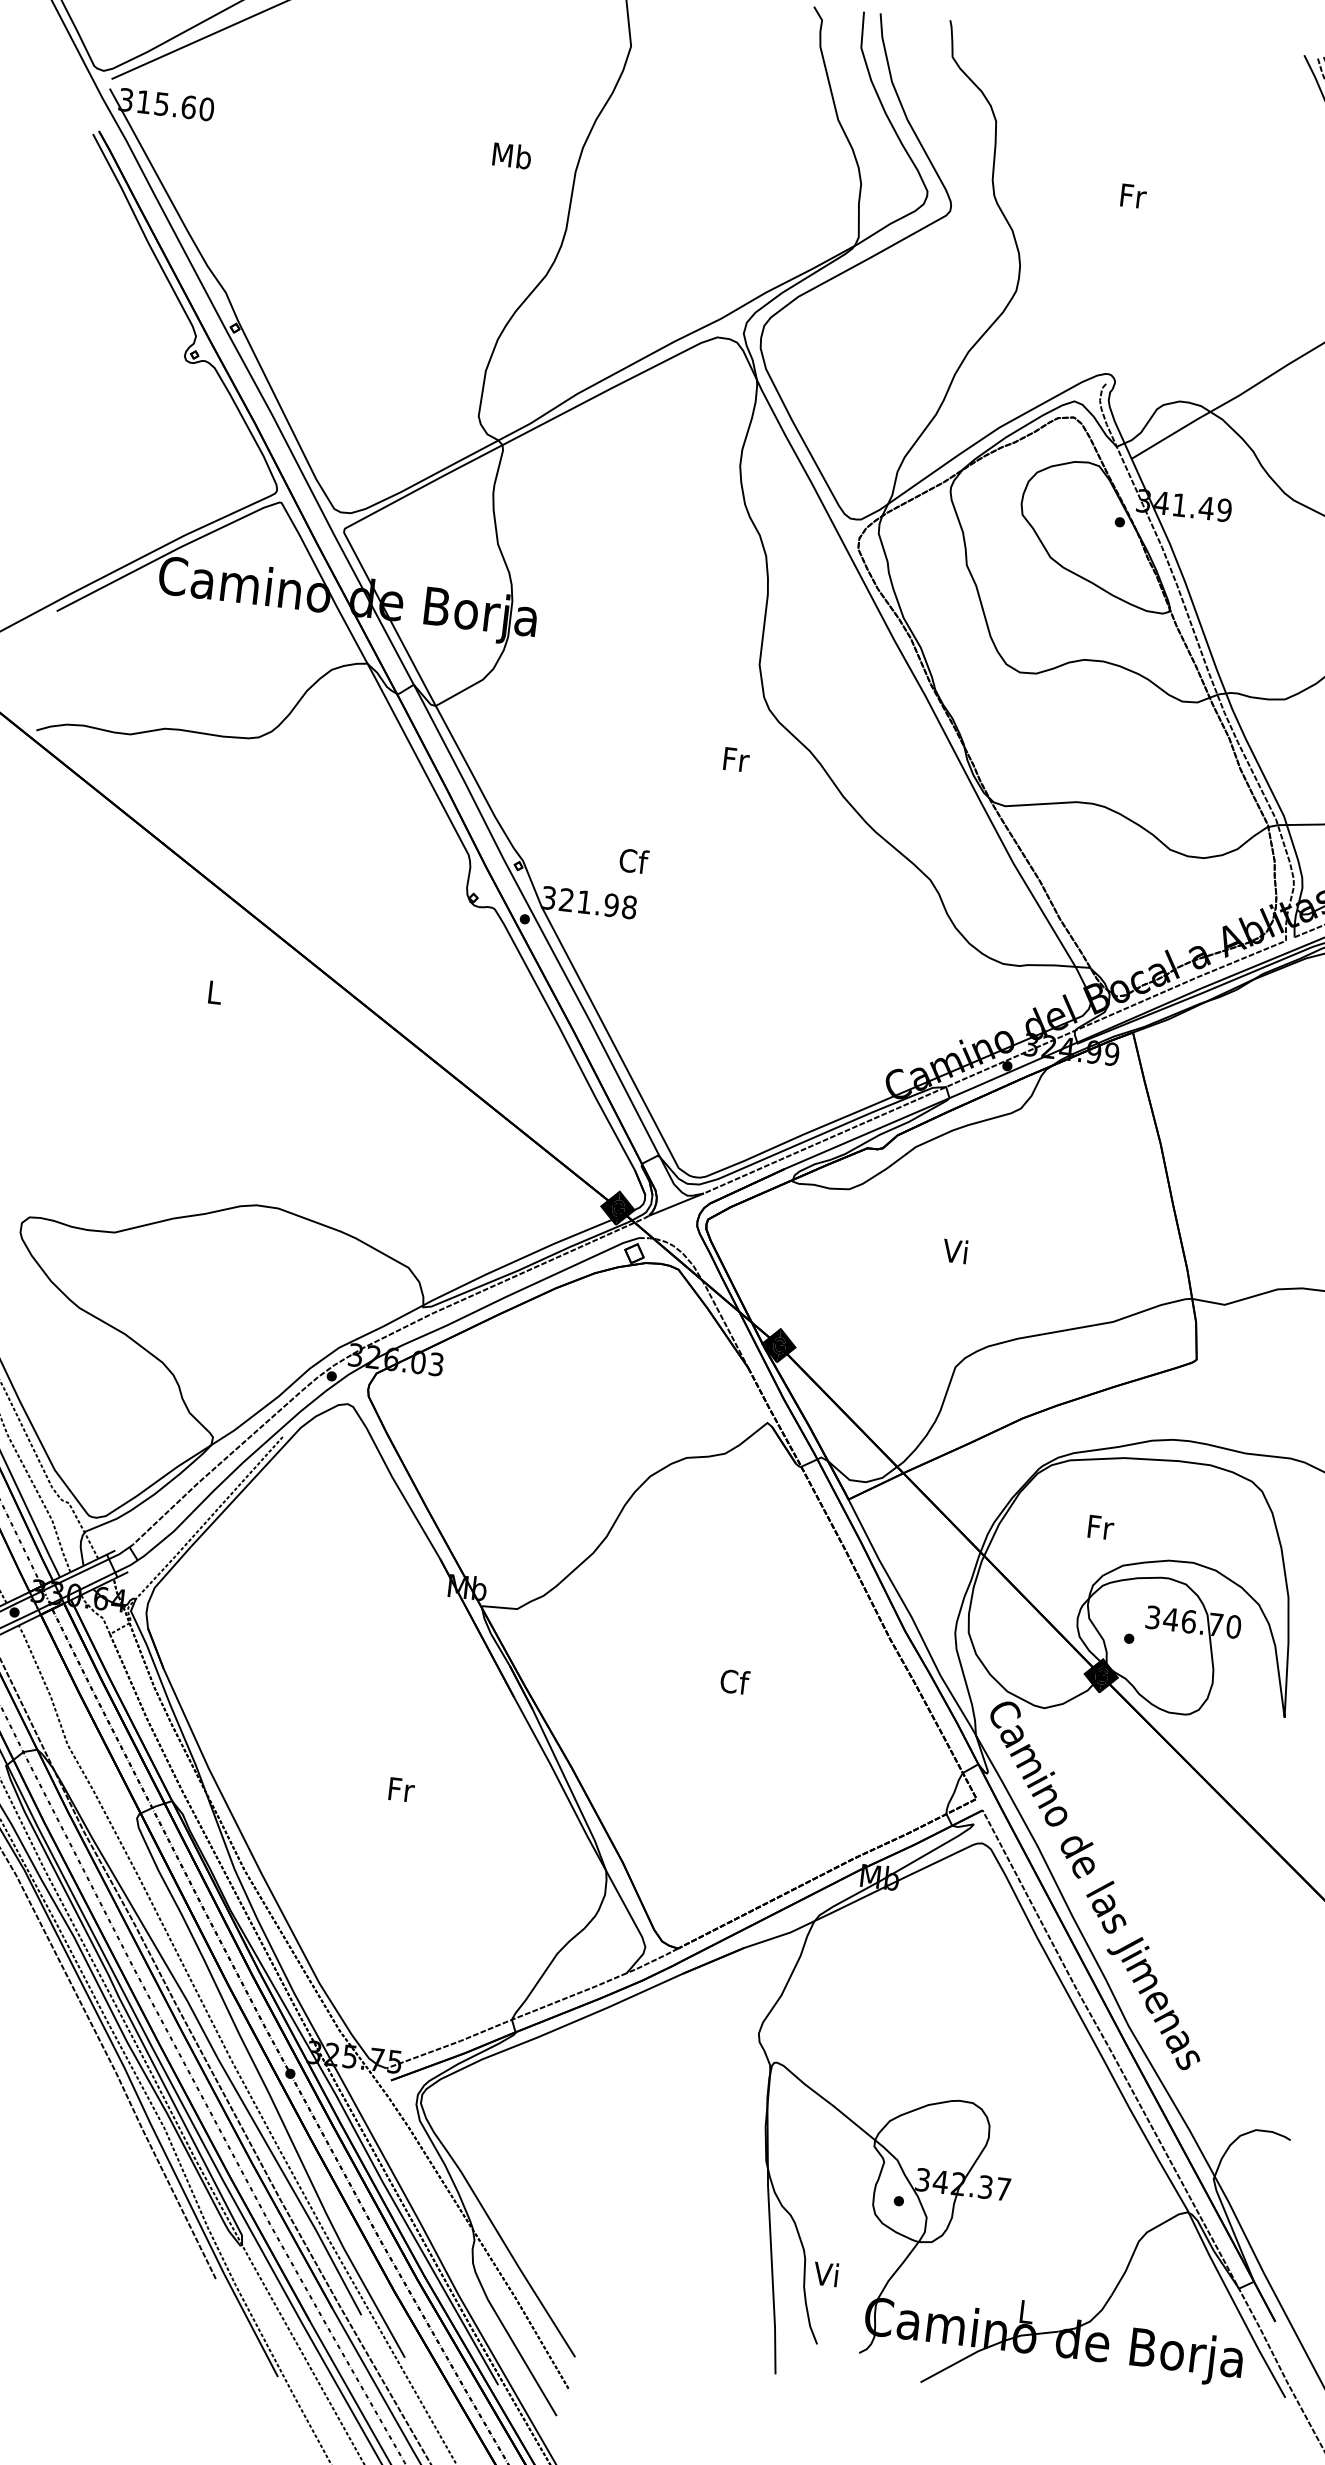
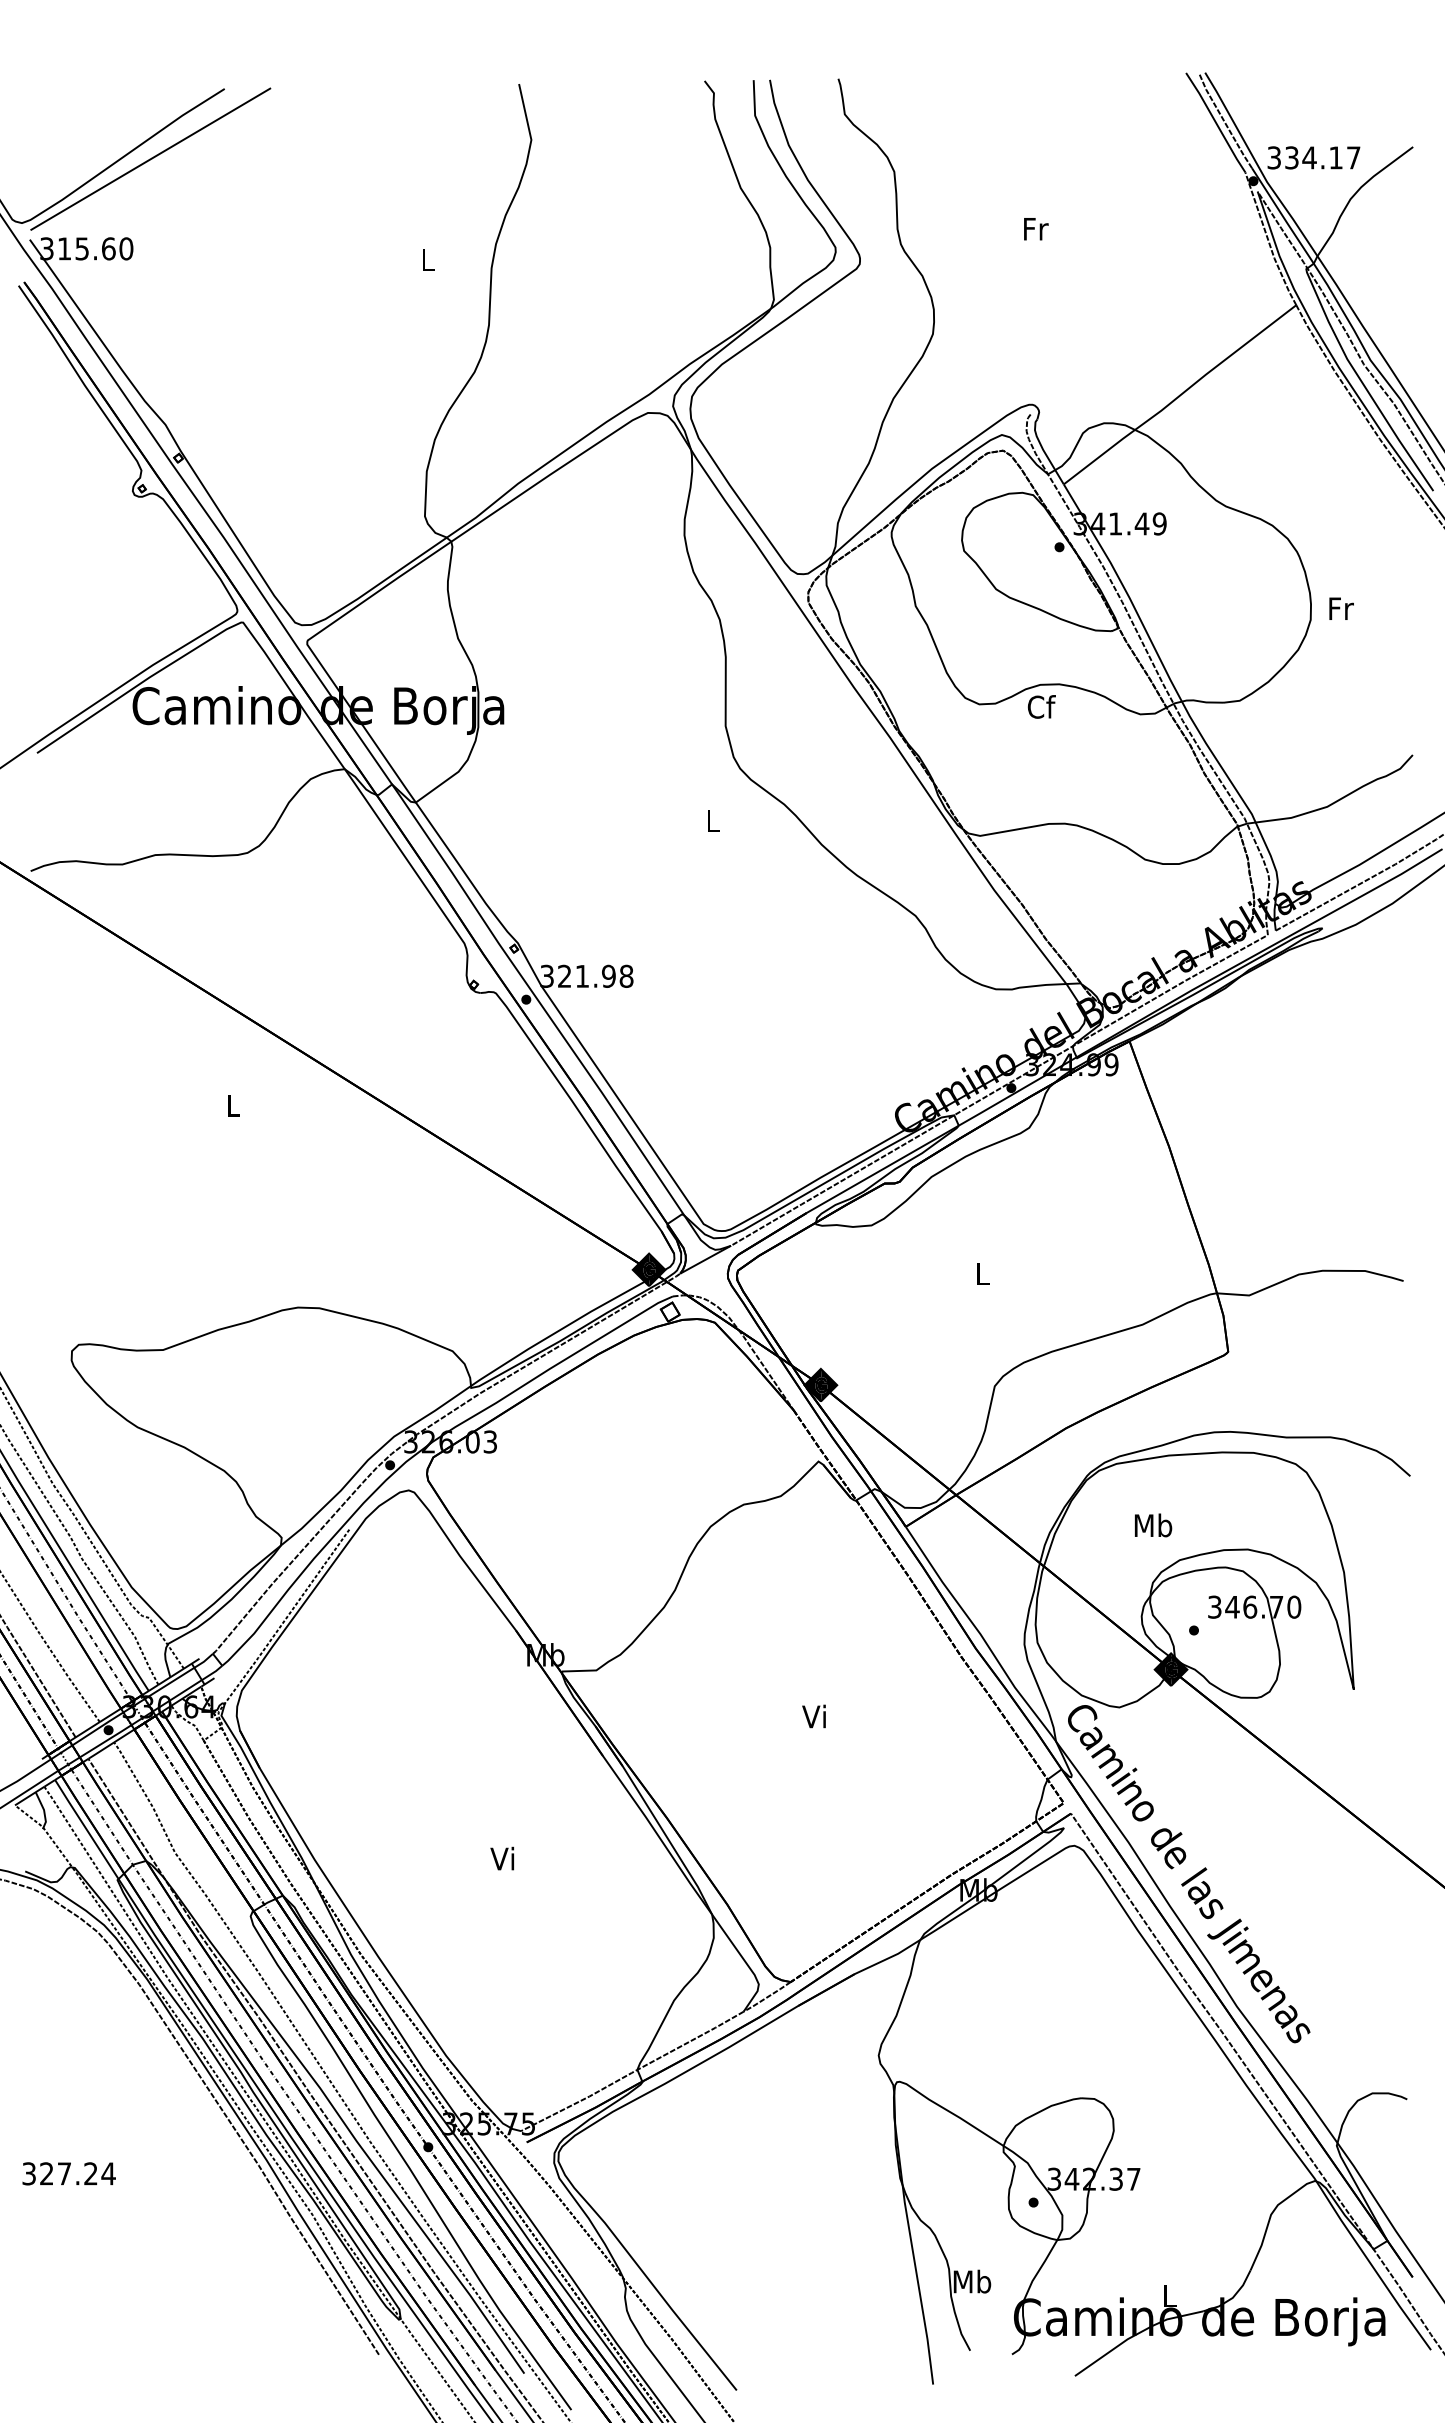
text: (511, 155) -> (427, 259), Mb -> L
text: (736, 759) -> (713, 820), Fr -> L
text: (633, 860) -> (1041, 706), moved
text: (955, 1251) -> (981, 1273), Vi -> L
text: (1100, 1527) -> (1153, 1525), Fr -> Mb
text: (735, 1681) -> (816, 1716), Cf -> Vi
text: (400, 1789) -> (503, 1858), Fr -> Vi
text: (827, 2274) -> (972, 2281), Vi -> Mb

